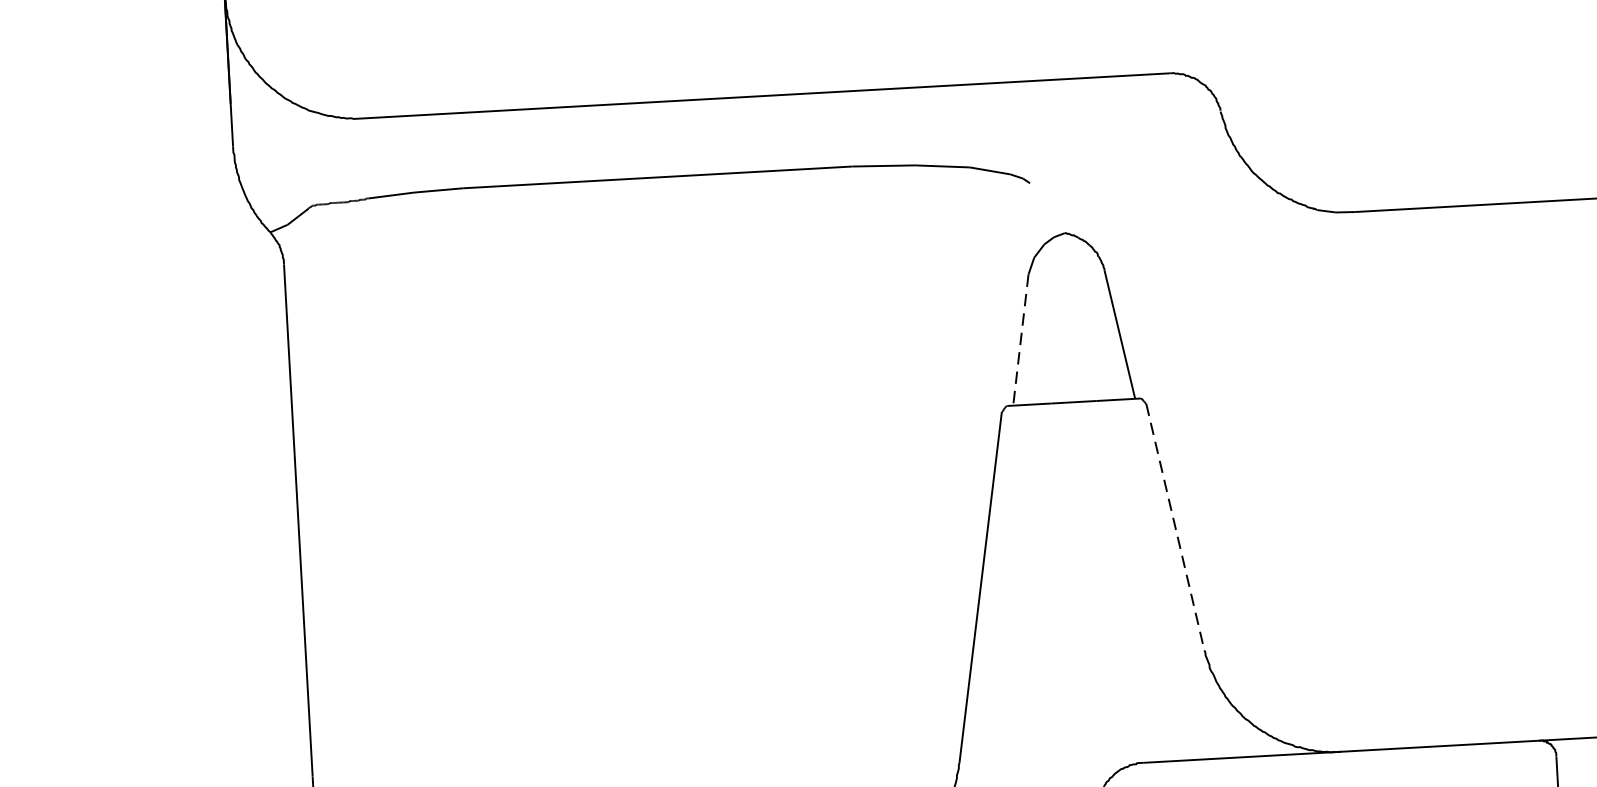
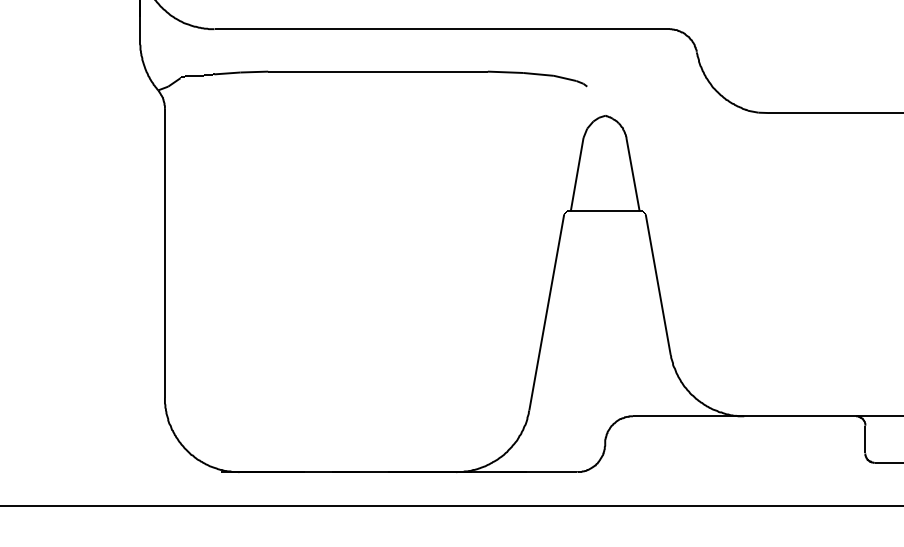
line: (1021, 341) -> (577, 175), dashed -> solid
line: (1175, 528) -> (658, 285), dashed -> solid

